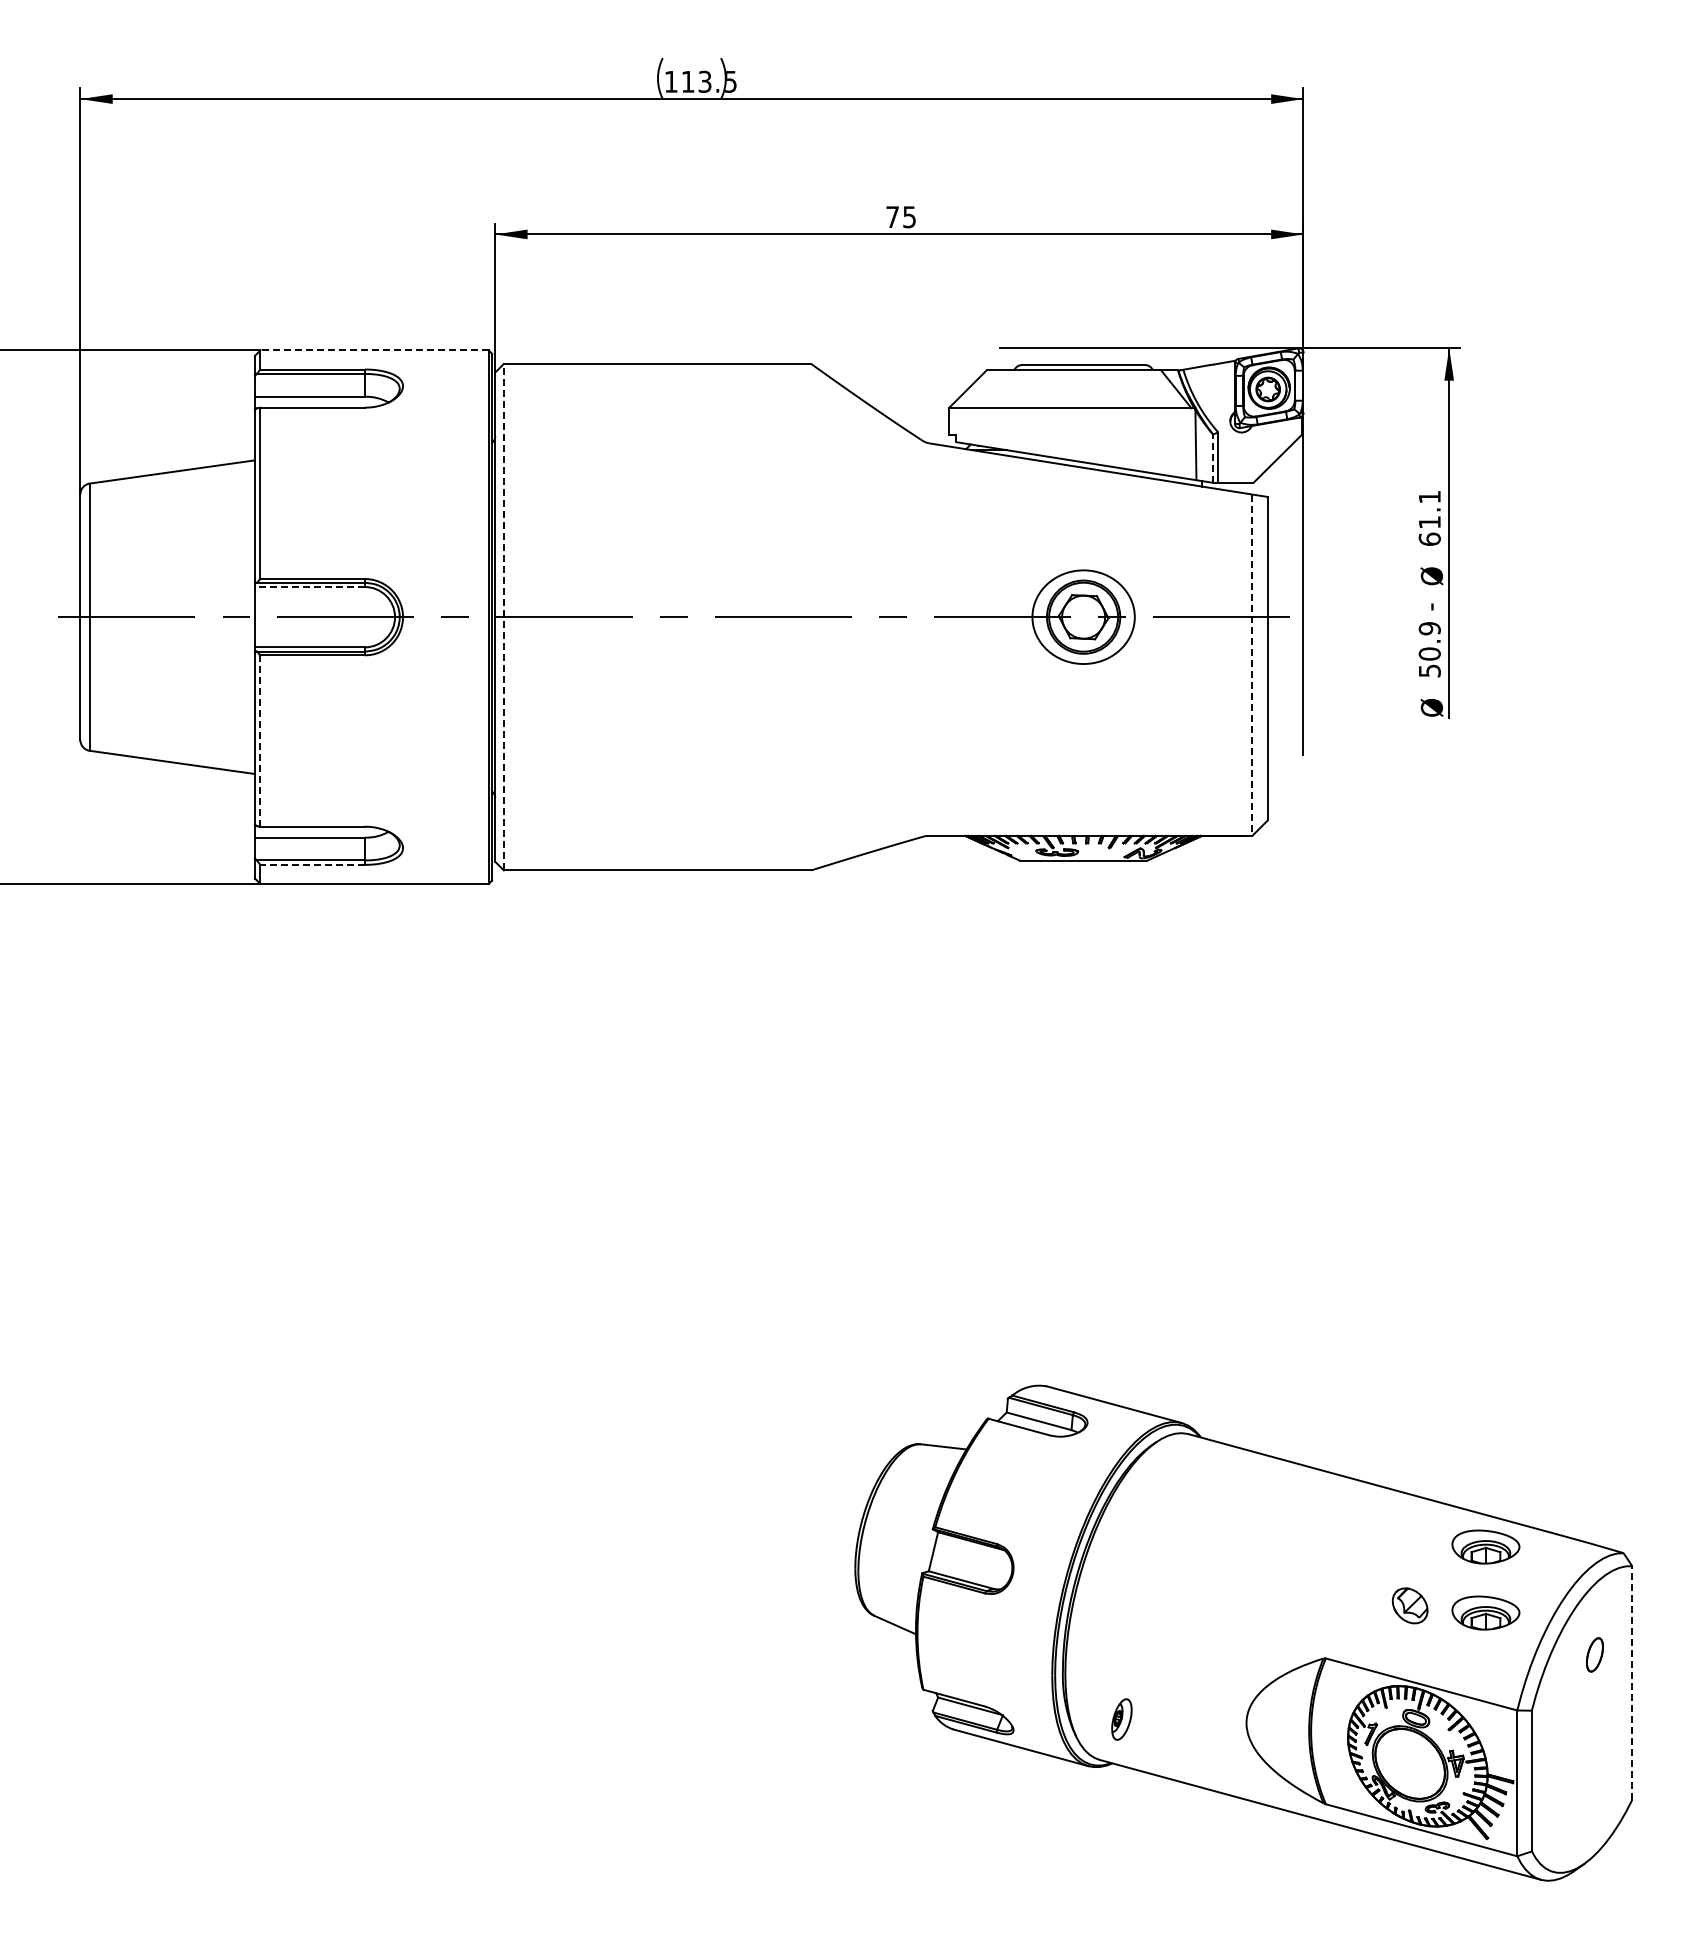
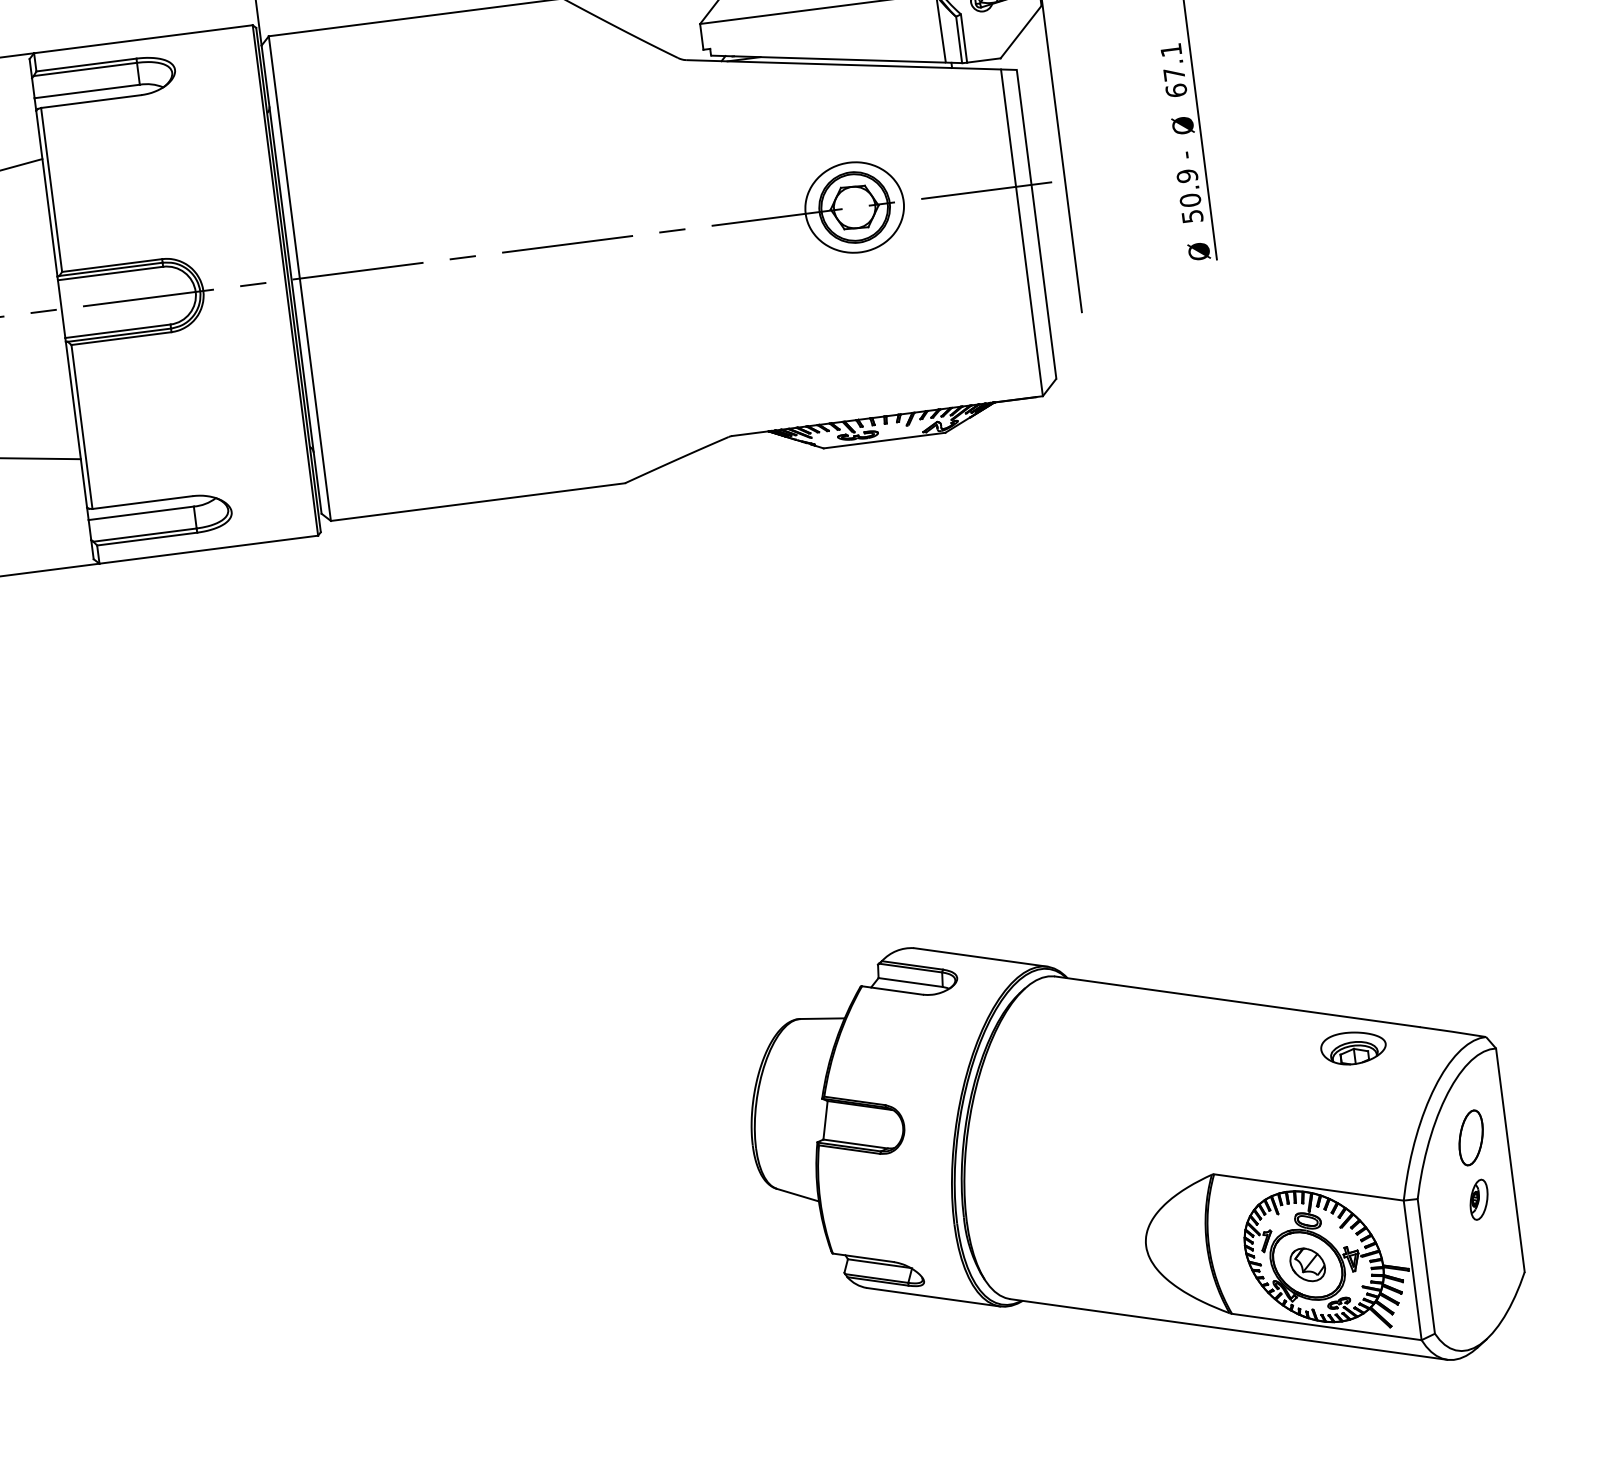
line: (374, 350) -> (143, 39), dashed -> solid
line: (1213, 458) -> (959, 39), dashed -> solid
text: (1429, 522) -> (1174, 74), 61.1 -> 67.1
line: (309, 587) -> (110, 274), dashed -> solid
line: (503, 616) -> (299, 278), dashed -> solid
line: (1252, 665) -> (1022, 233), dashed -> solid
line: (260, 741) -> (82, 427), dashed -> solid
line: (312, 864) -> (147, 538), dashed -> solid
part: (1409, 1605) -> (1307, 1264), moved
part: (1485, 1612) -> (1361, 1110), removed
part: (1594, 1654) -> (1470, 1137), size x1.67
line: (1632, 1683) -> (1510, 1160), dashed -> solid
part: (1121, 1719) -> (1478, 1199), moved

